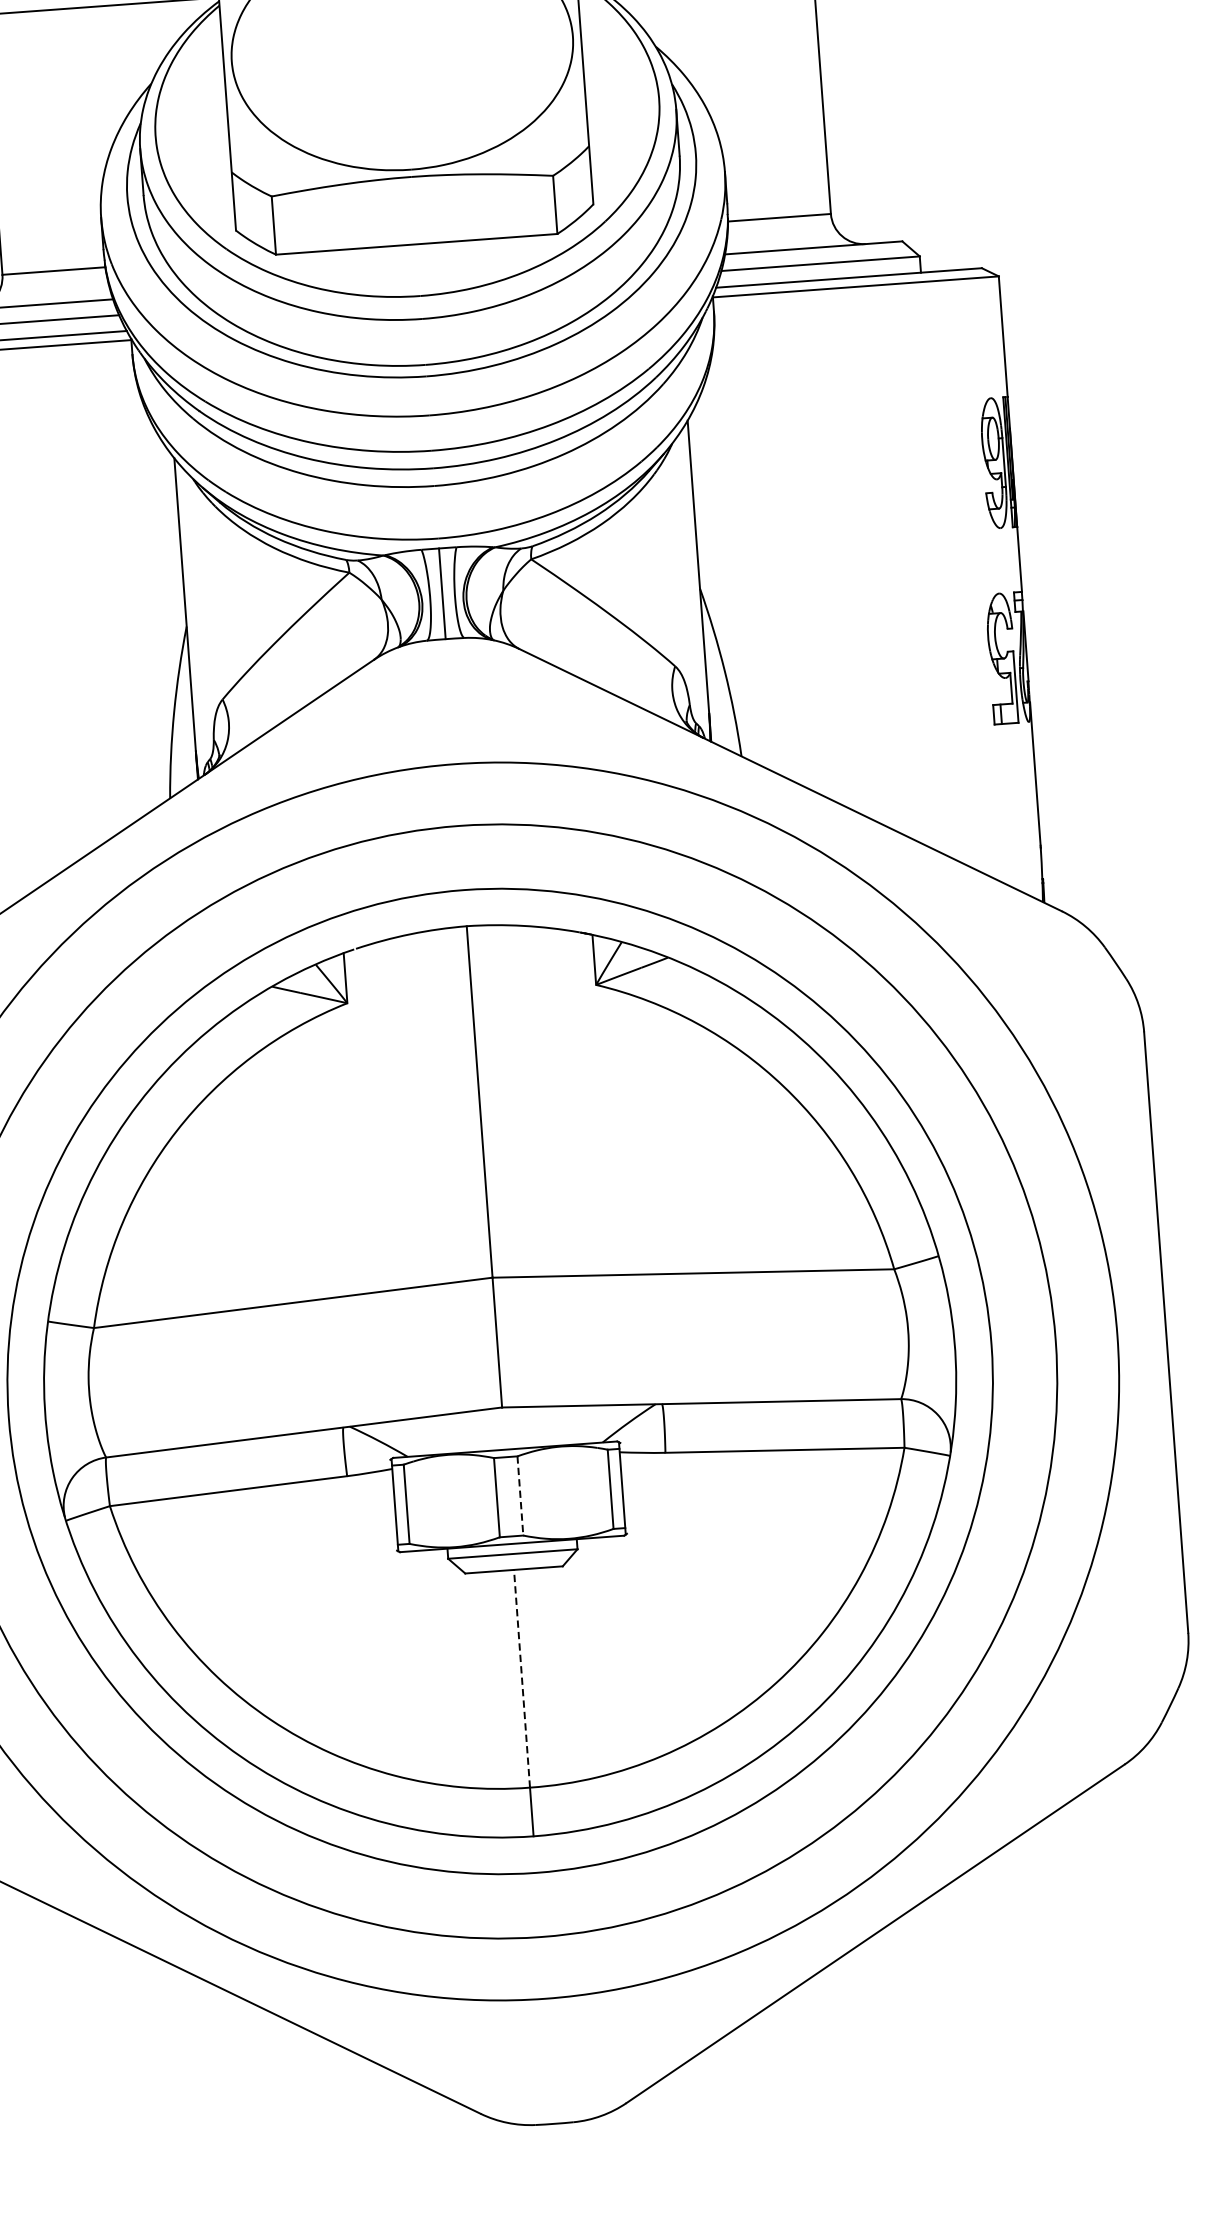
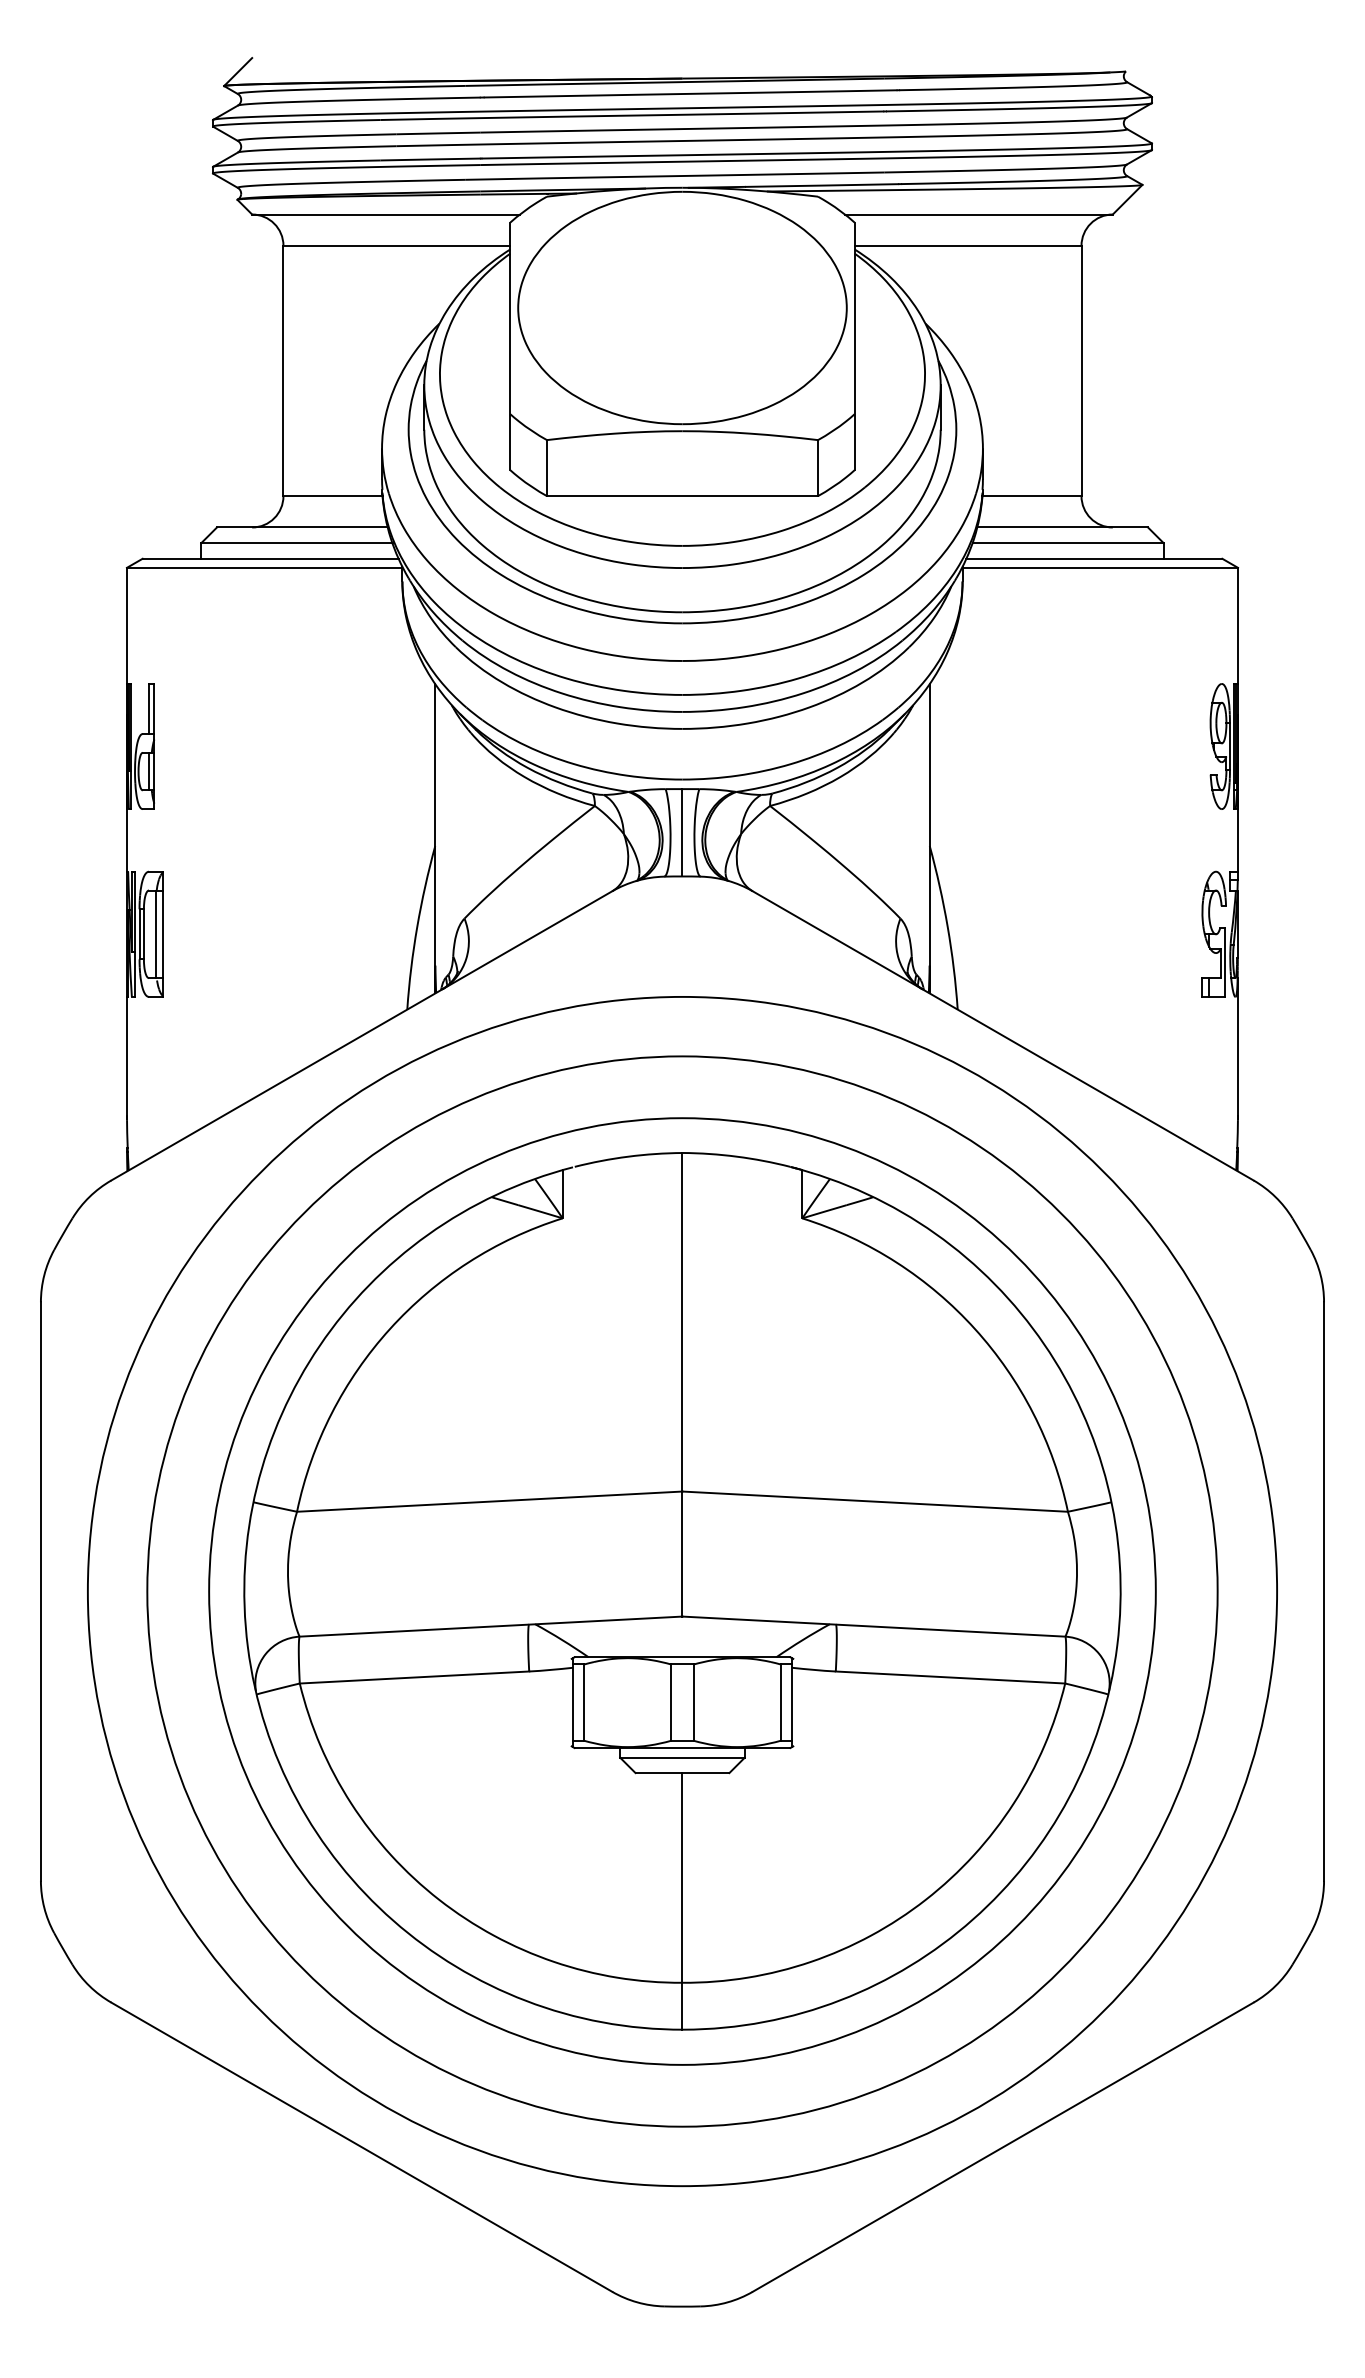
line: (520, 1496) -> (693, 1703), dashed -> solid
line: (522, 1678) -> (682, 1877), dashed -> solid

